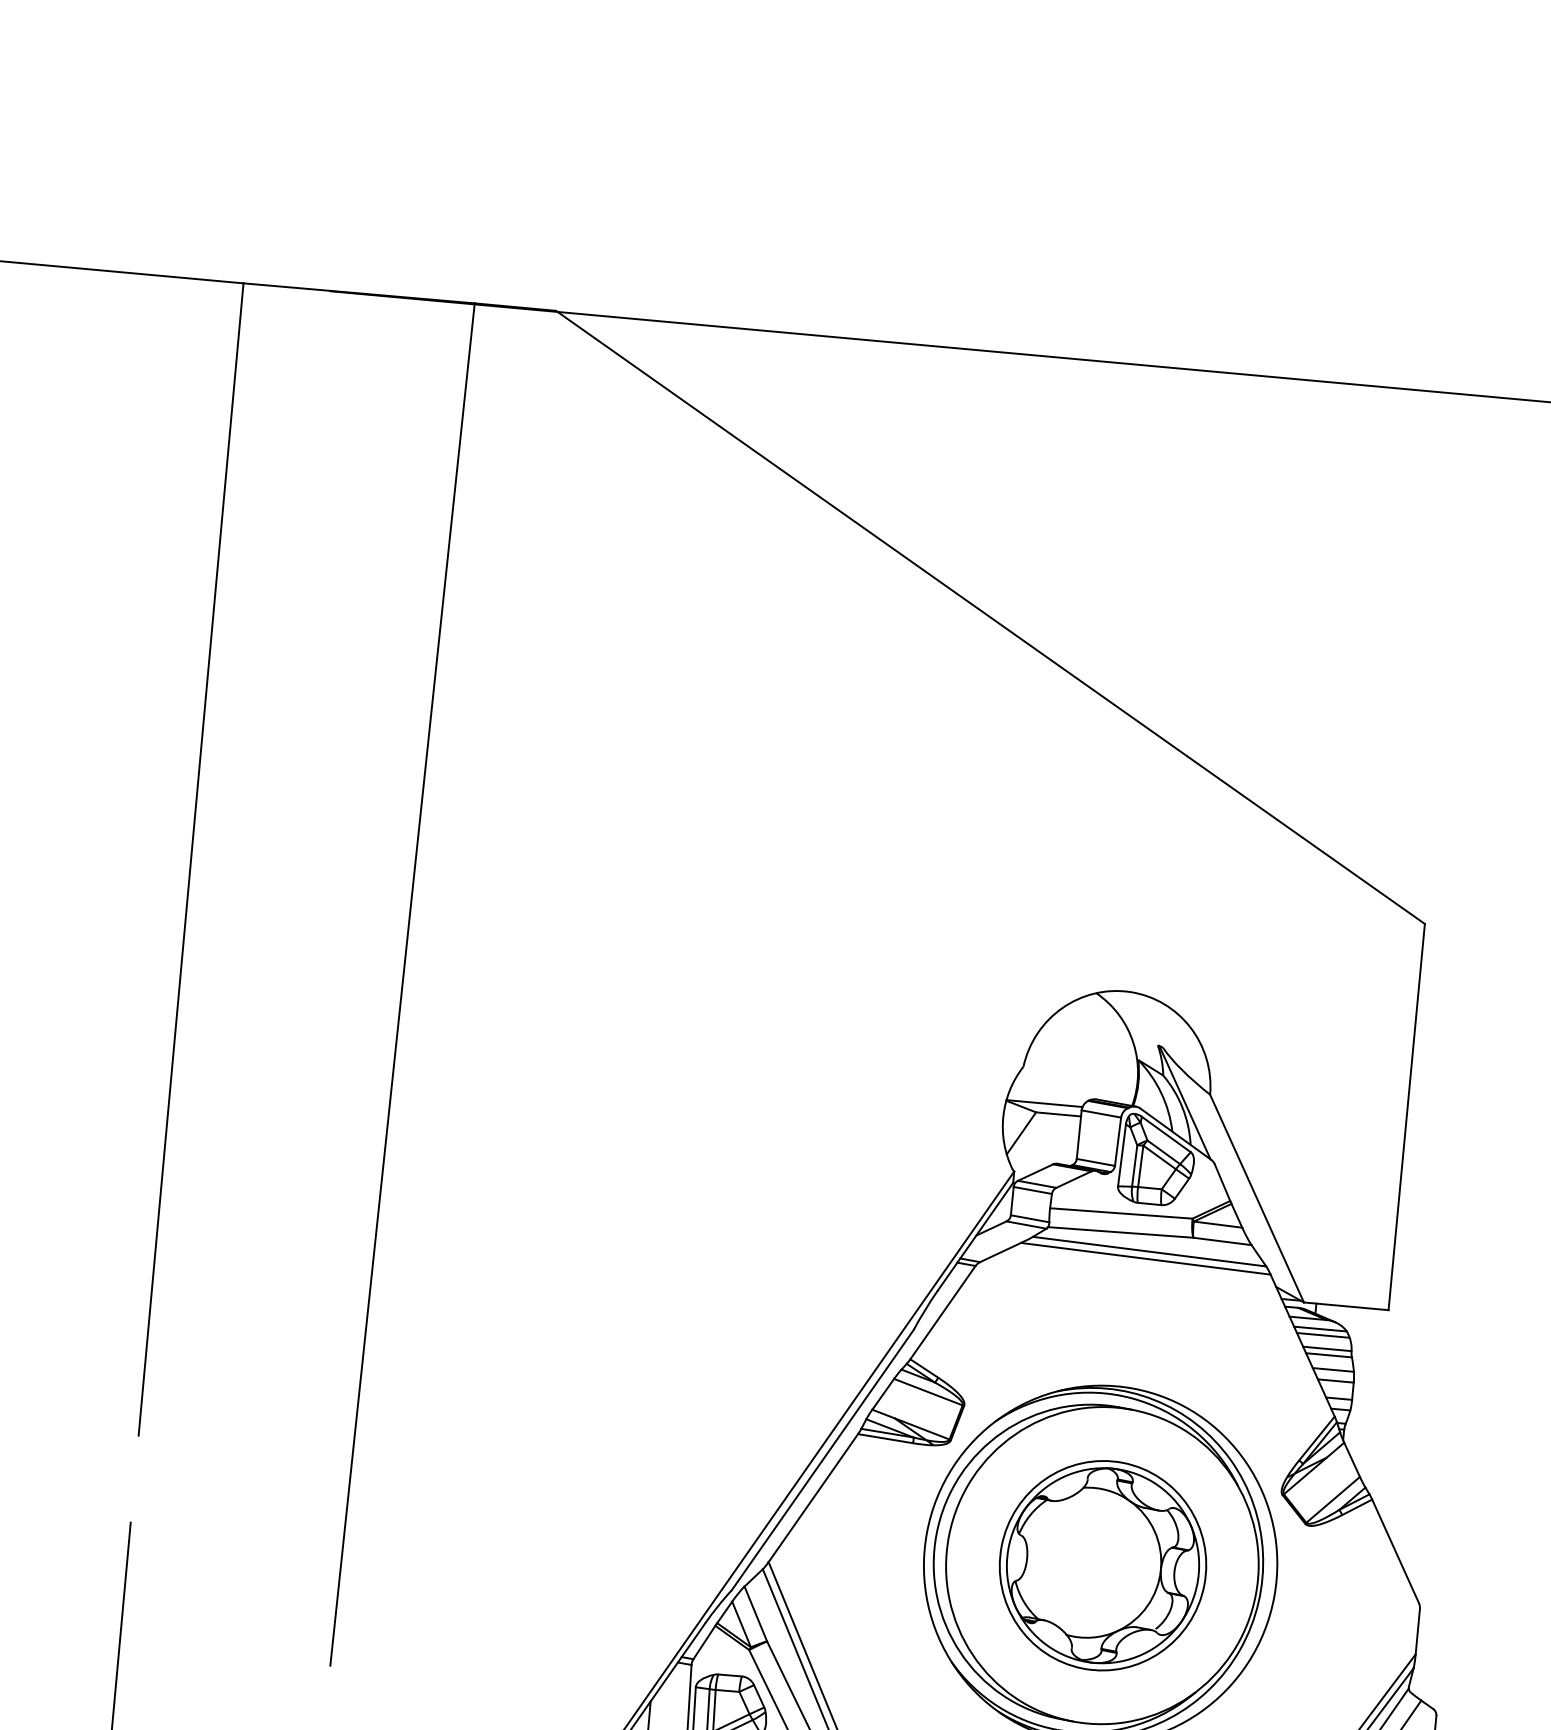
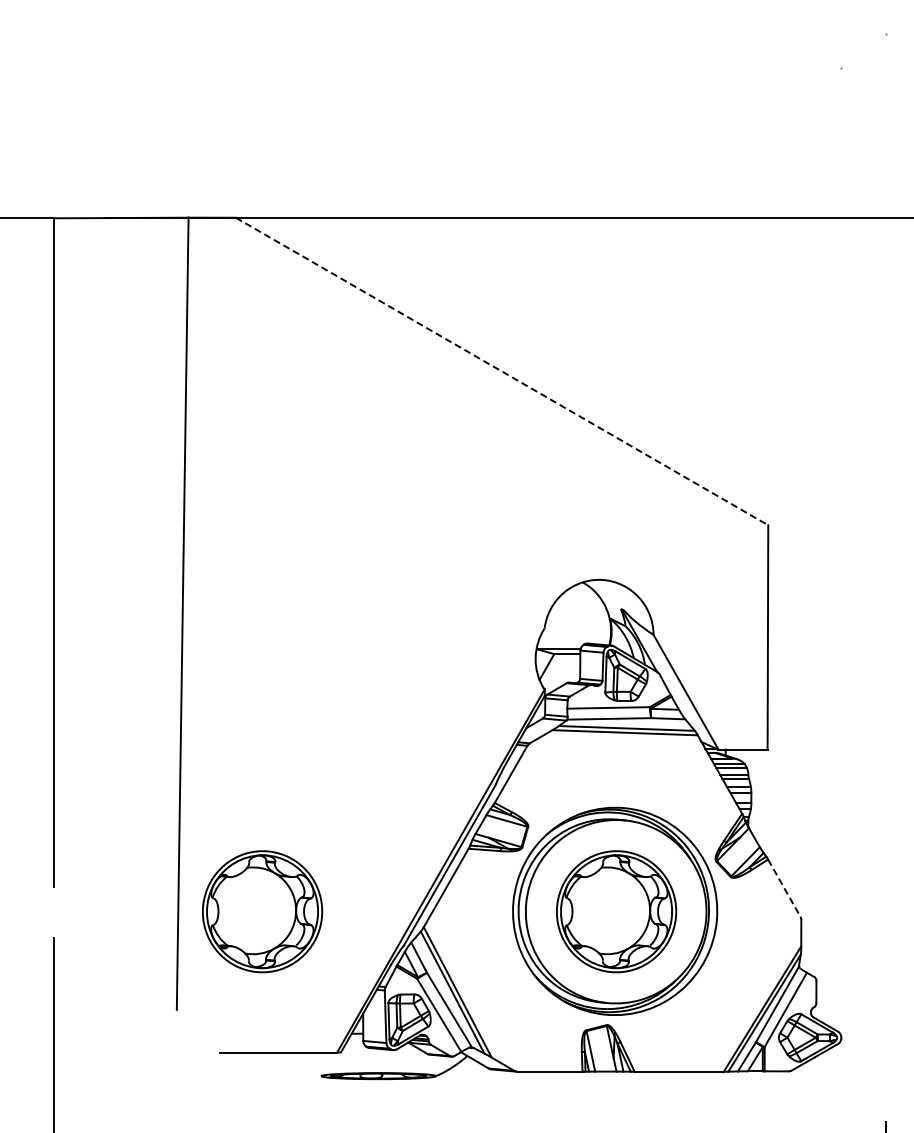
line: (991, 617) -> (502, 371), solid -> dashed
part: (493, 1509) -> (262, 911), added
line: (1395, 1551) -> (784, 888), solid -> dashed

